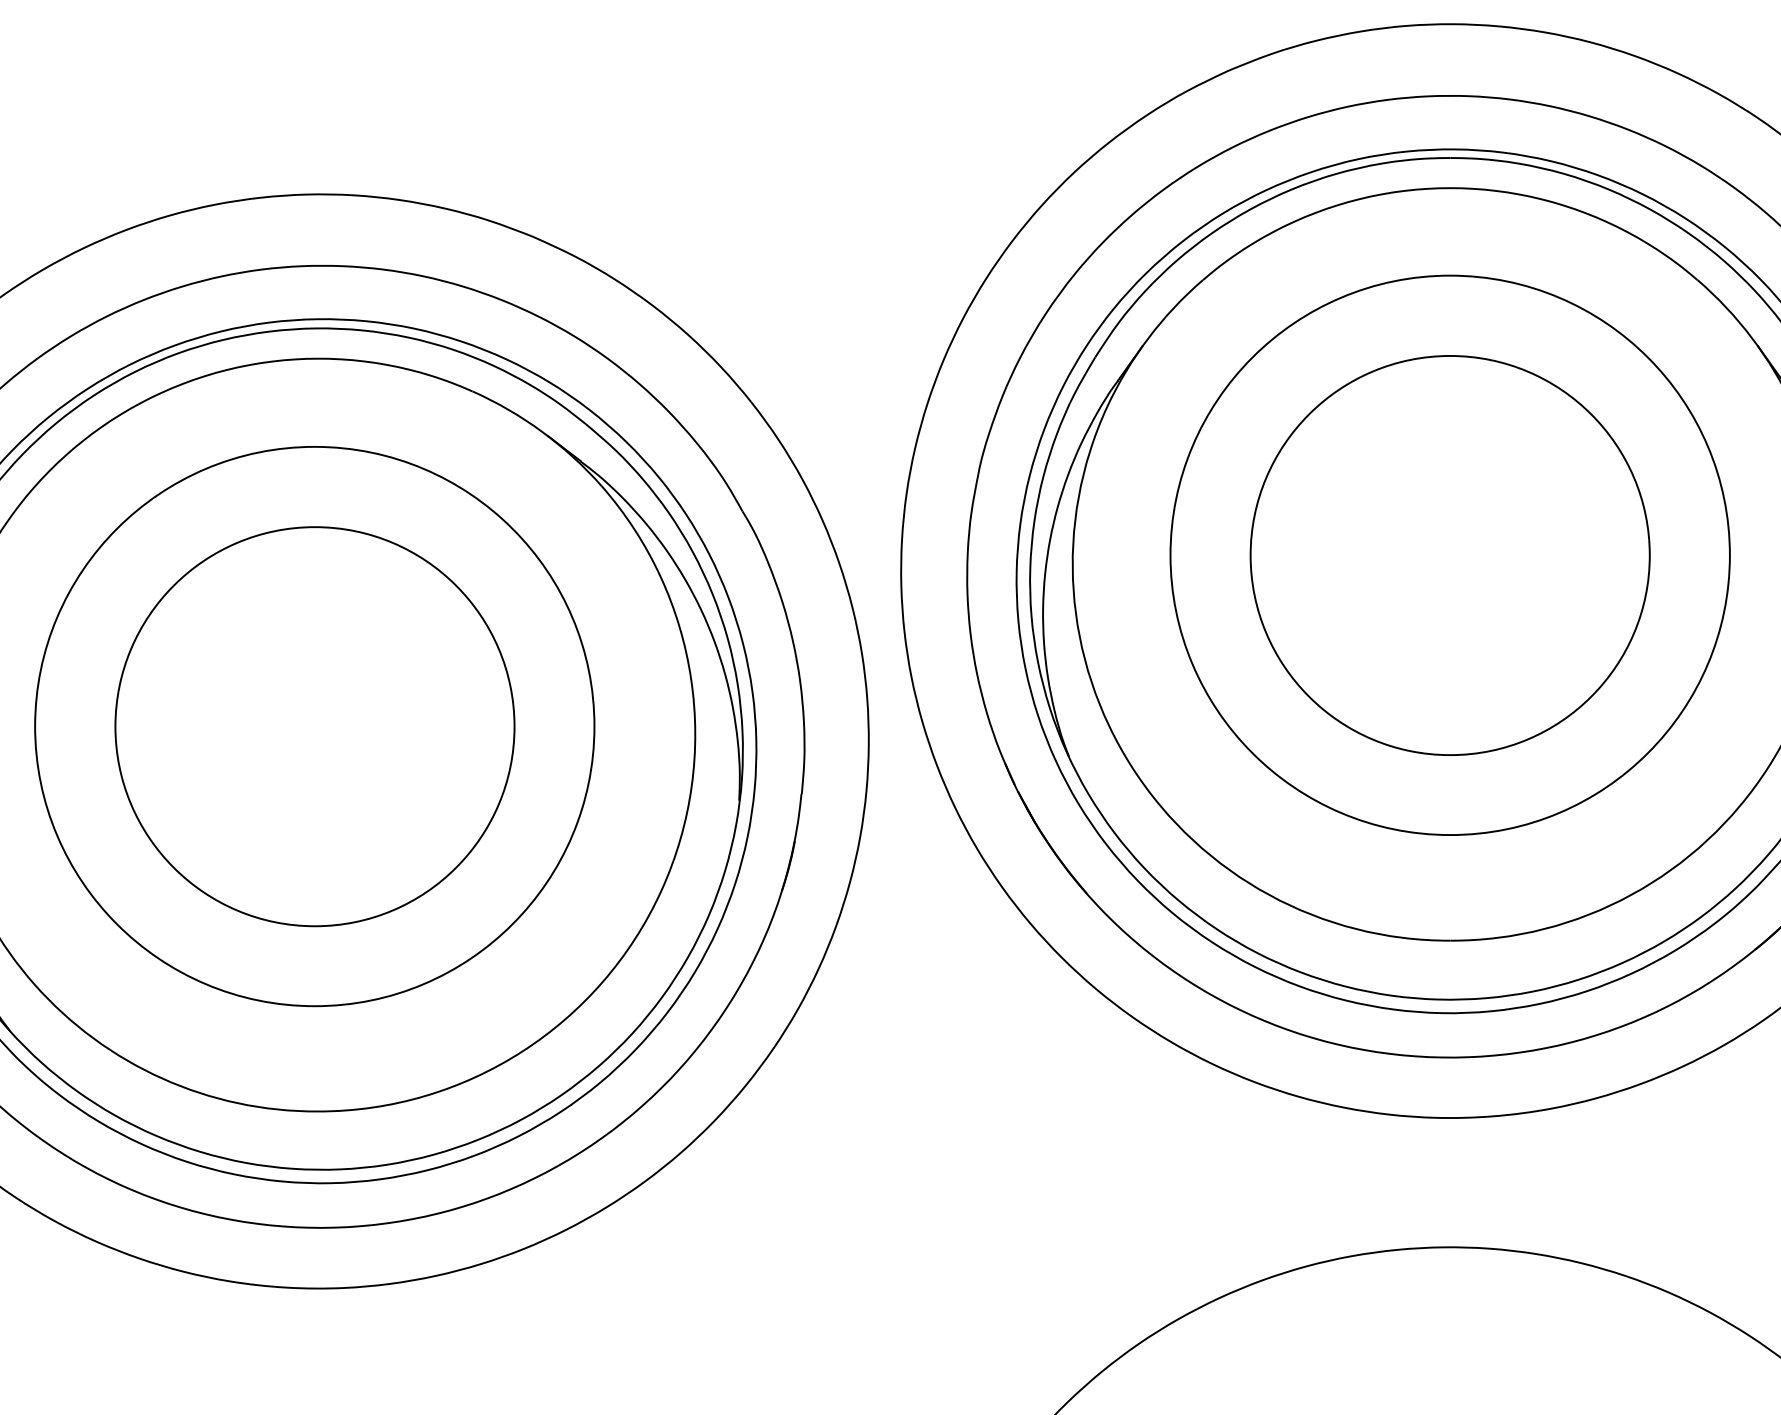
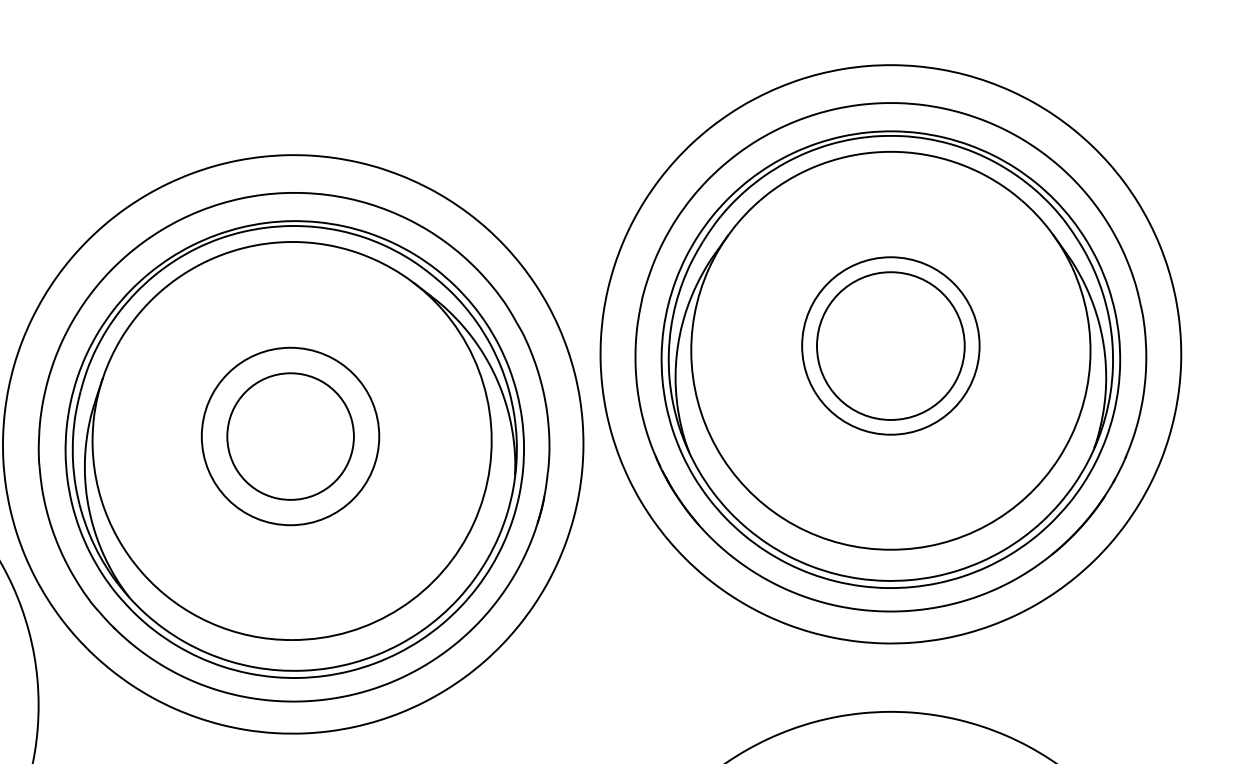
circle: (1449, 554) -> (890, 345), size x0.6
circle: (1449, 554) -> (890, 345), size x0.7
circle: (314, 726) -> (290, 436), size x0.6
circle: (314, 726) -> (290, 436), size x0.6

